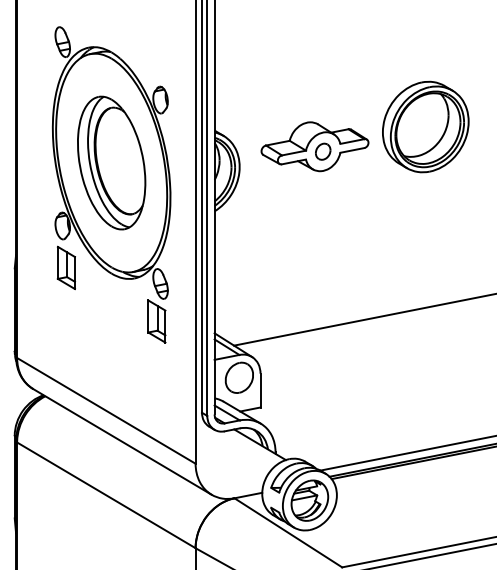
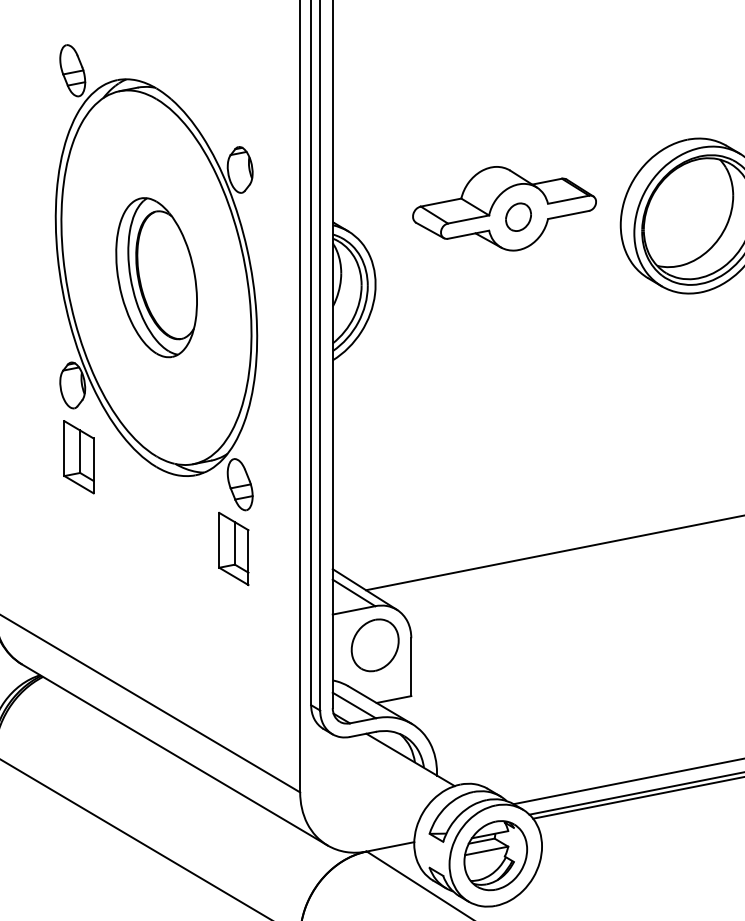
part: (314, 146) -> (503, 208), moved
part: (111, 162) -> (156, 276), size x0.7

